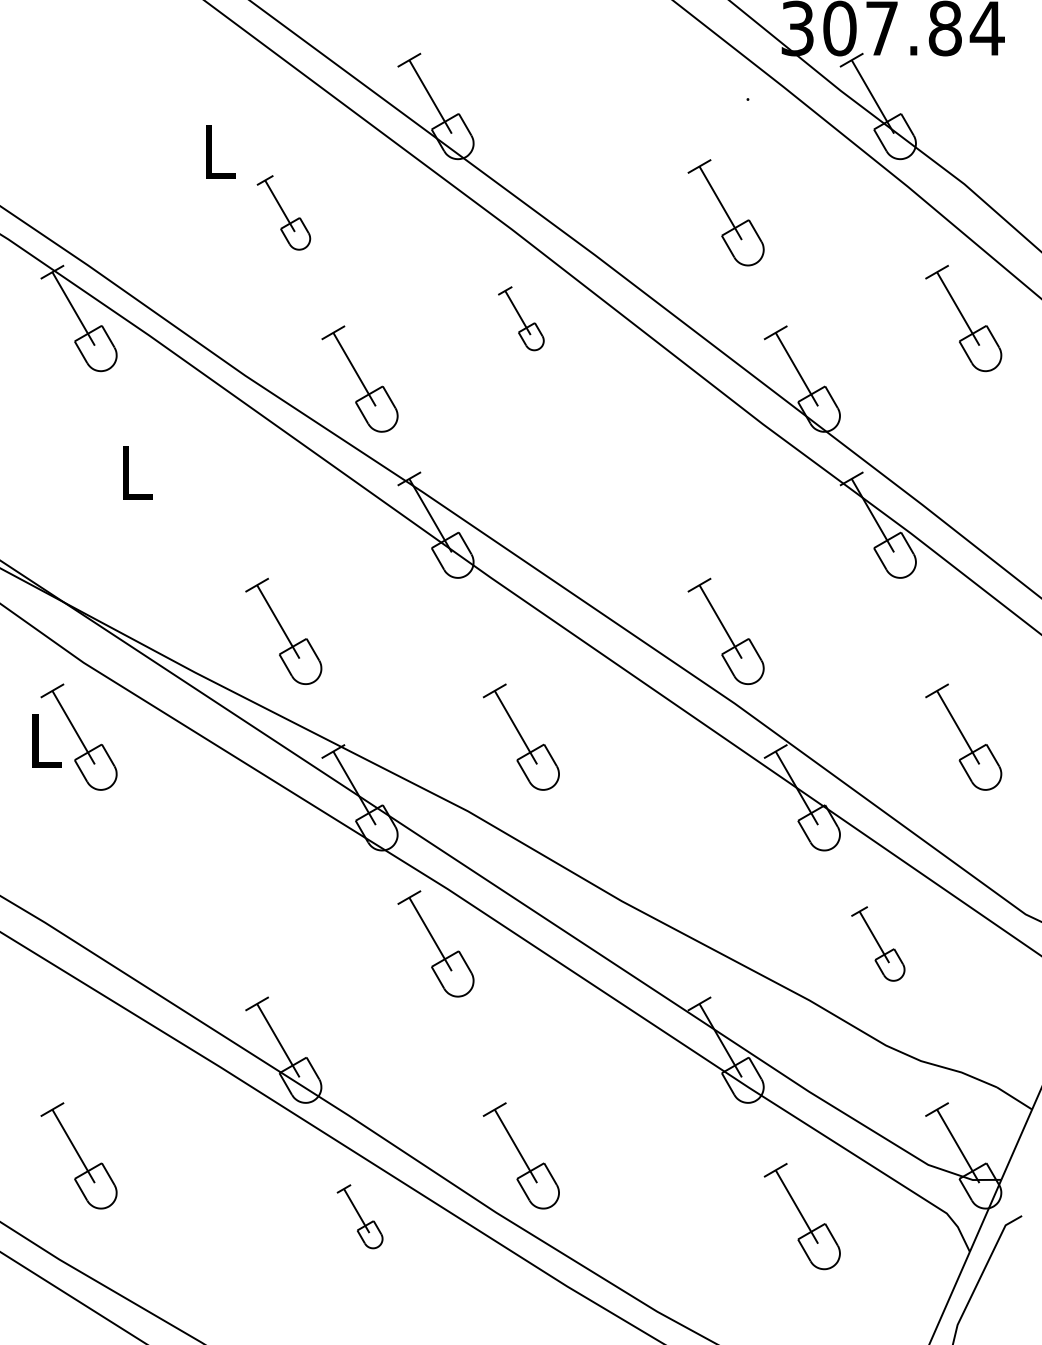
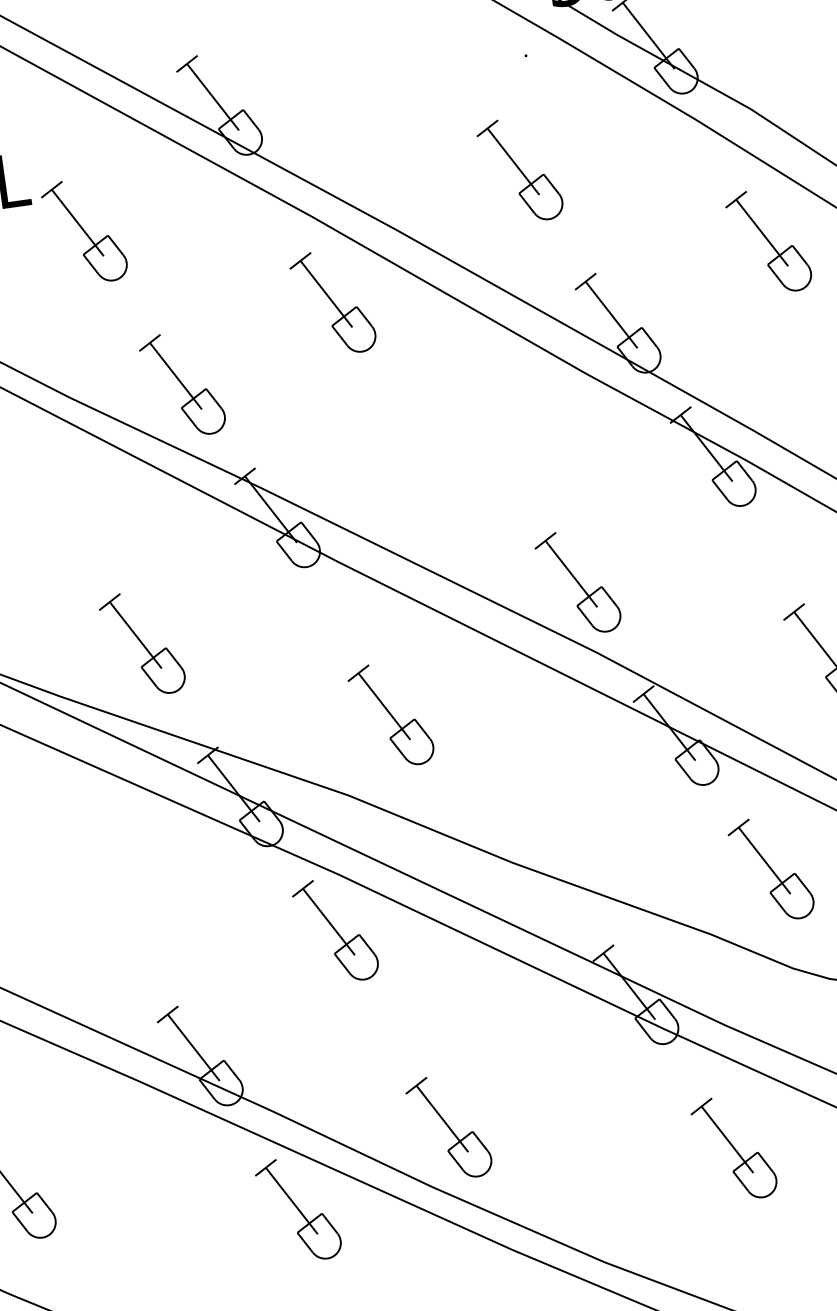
part: (283, 212) -> (84, 231), size x1.43
part: (520, 318) -> (332, 302), size x1.67
part: (877, 943) -> (770, 869), size x1.43
part: (359, 1216) -> (298, 1209), size x1.67

